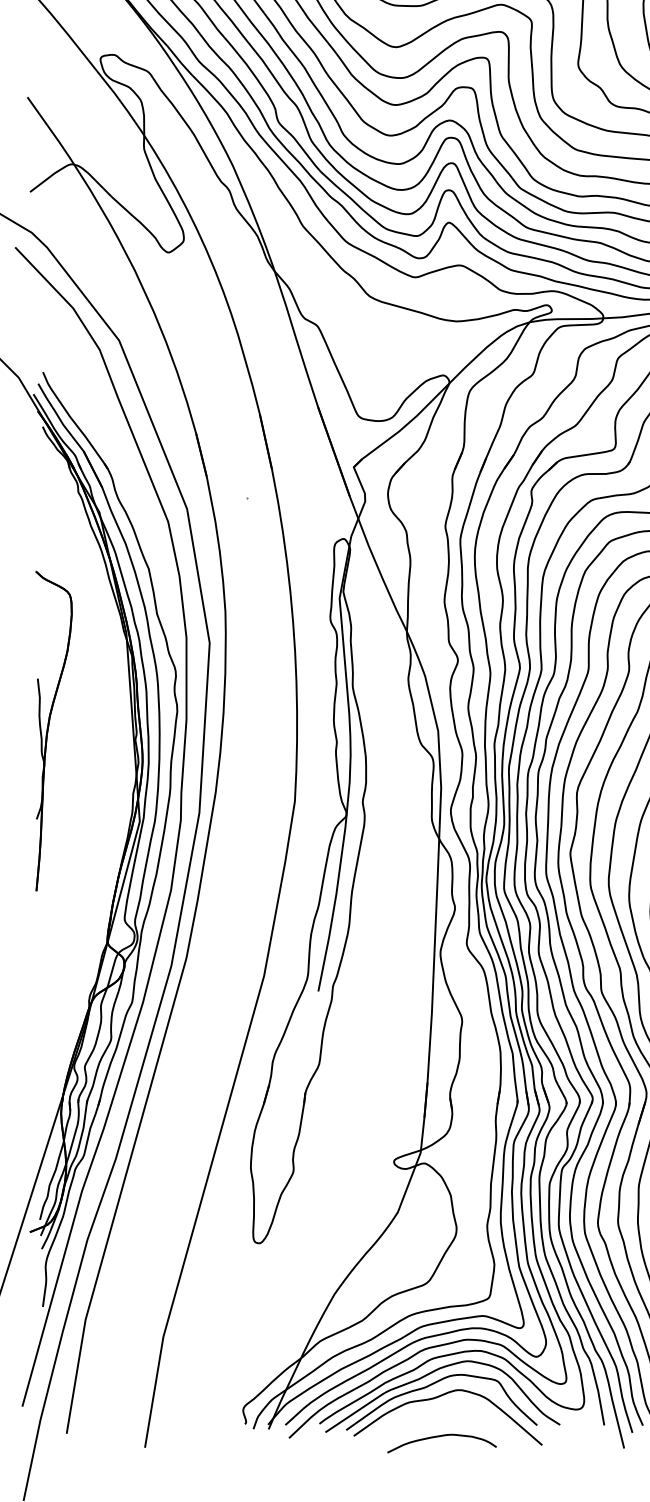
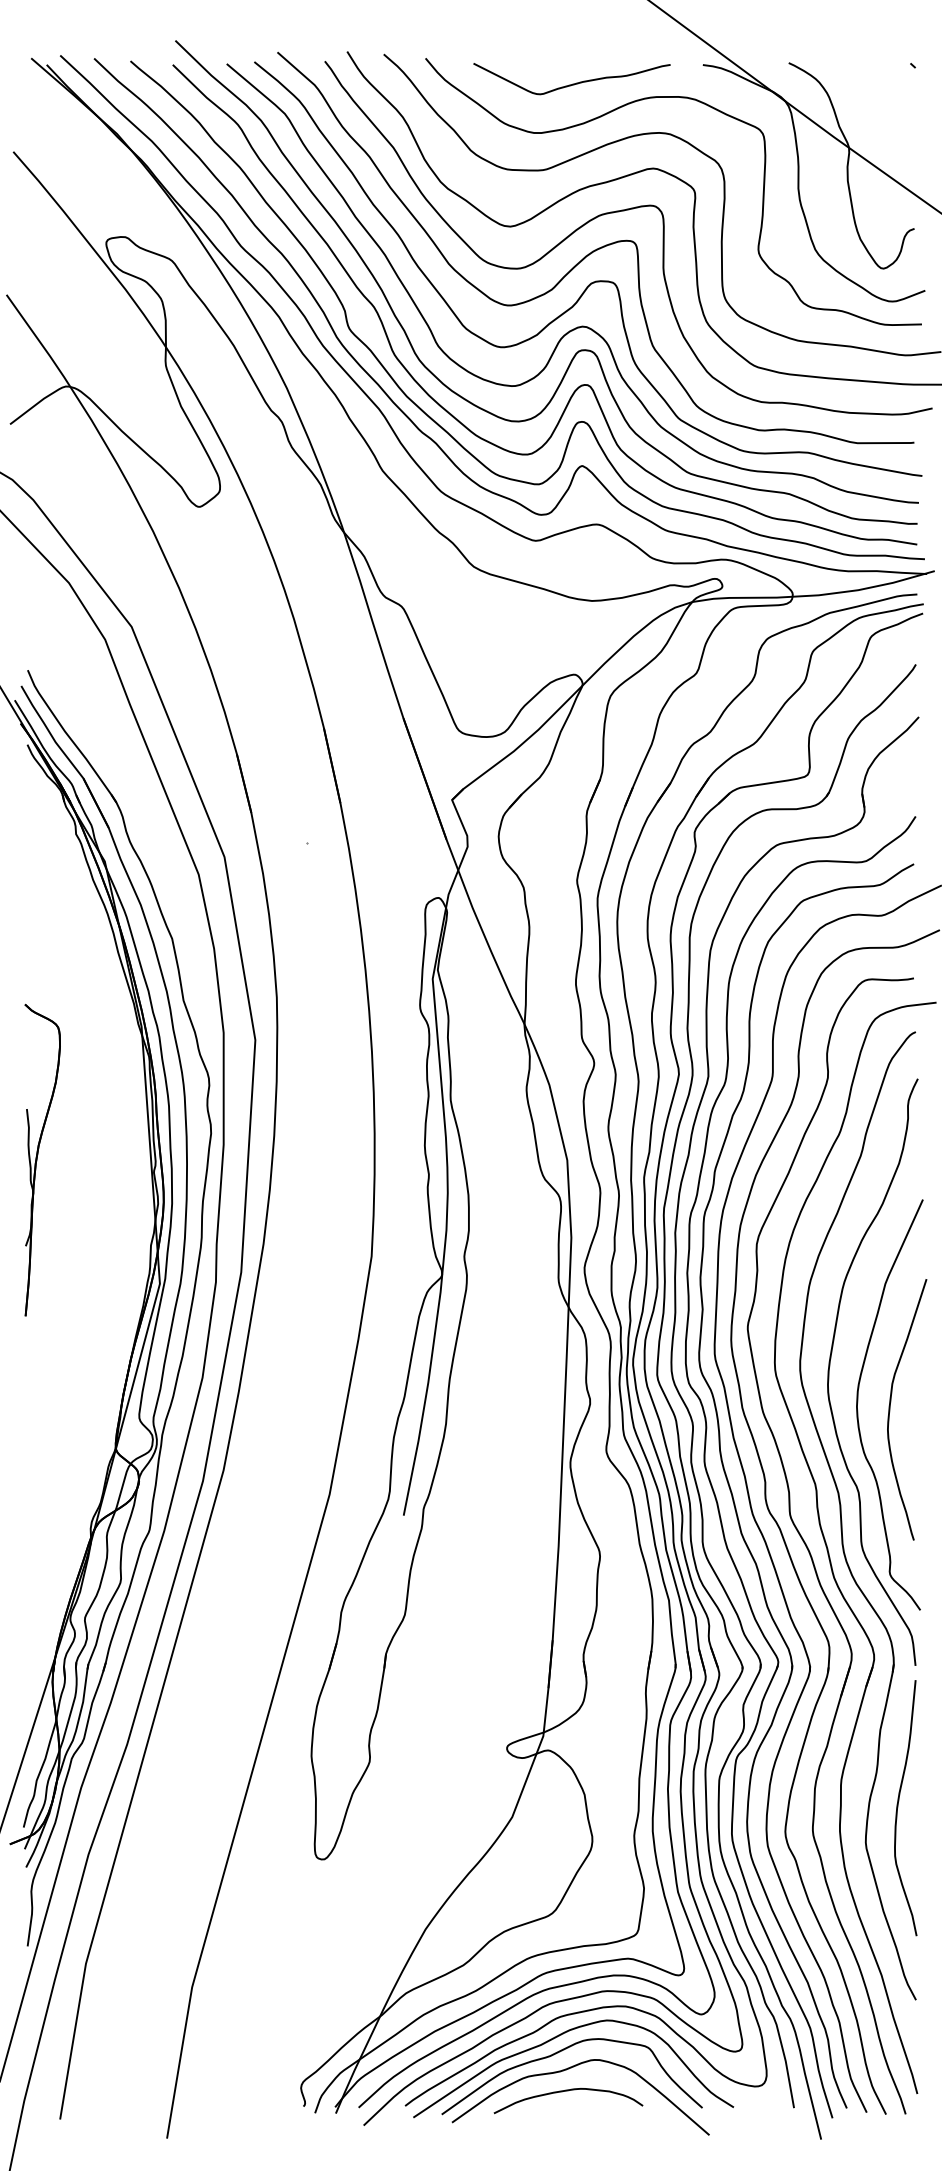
part: (53, 730) -> (42, 1159), size x0.71
curve: (442, 1436) -> (568, 2091), moved

